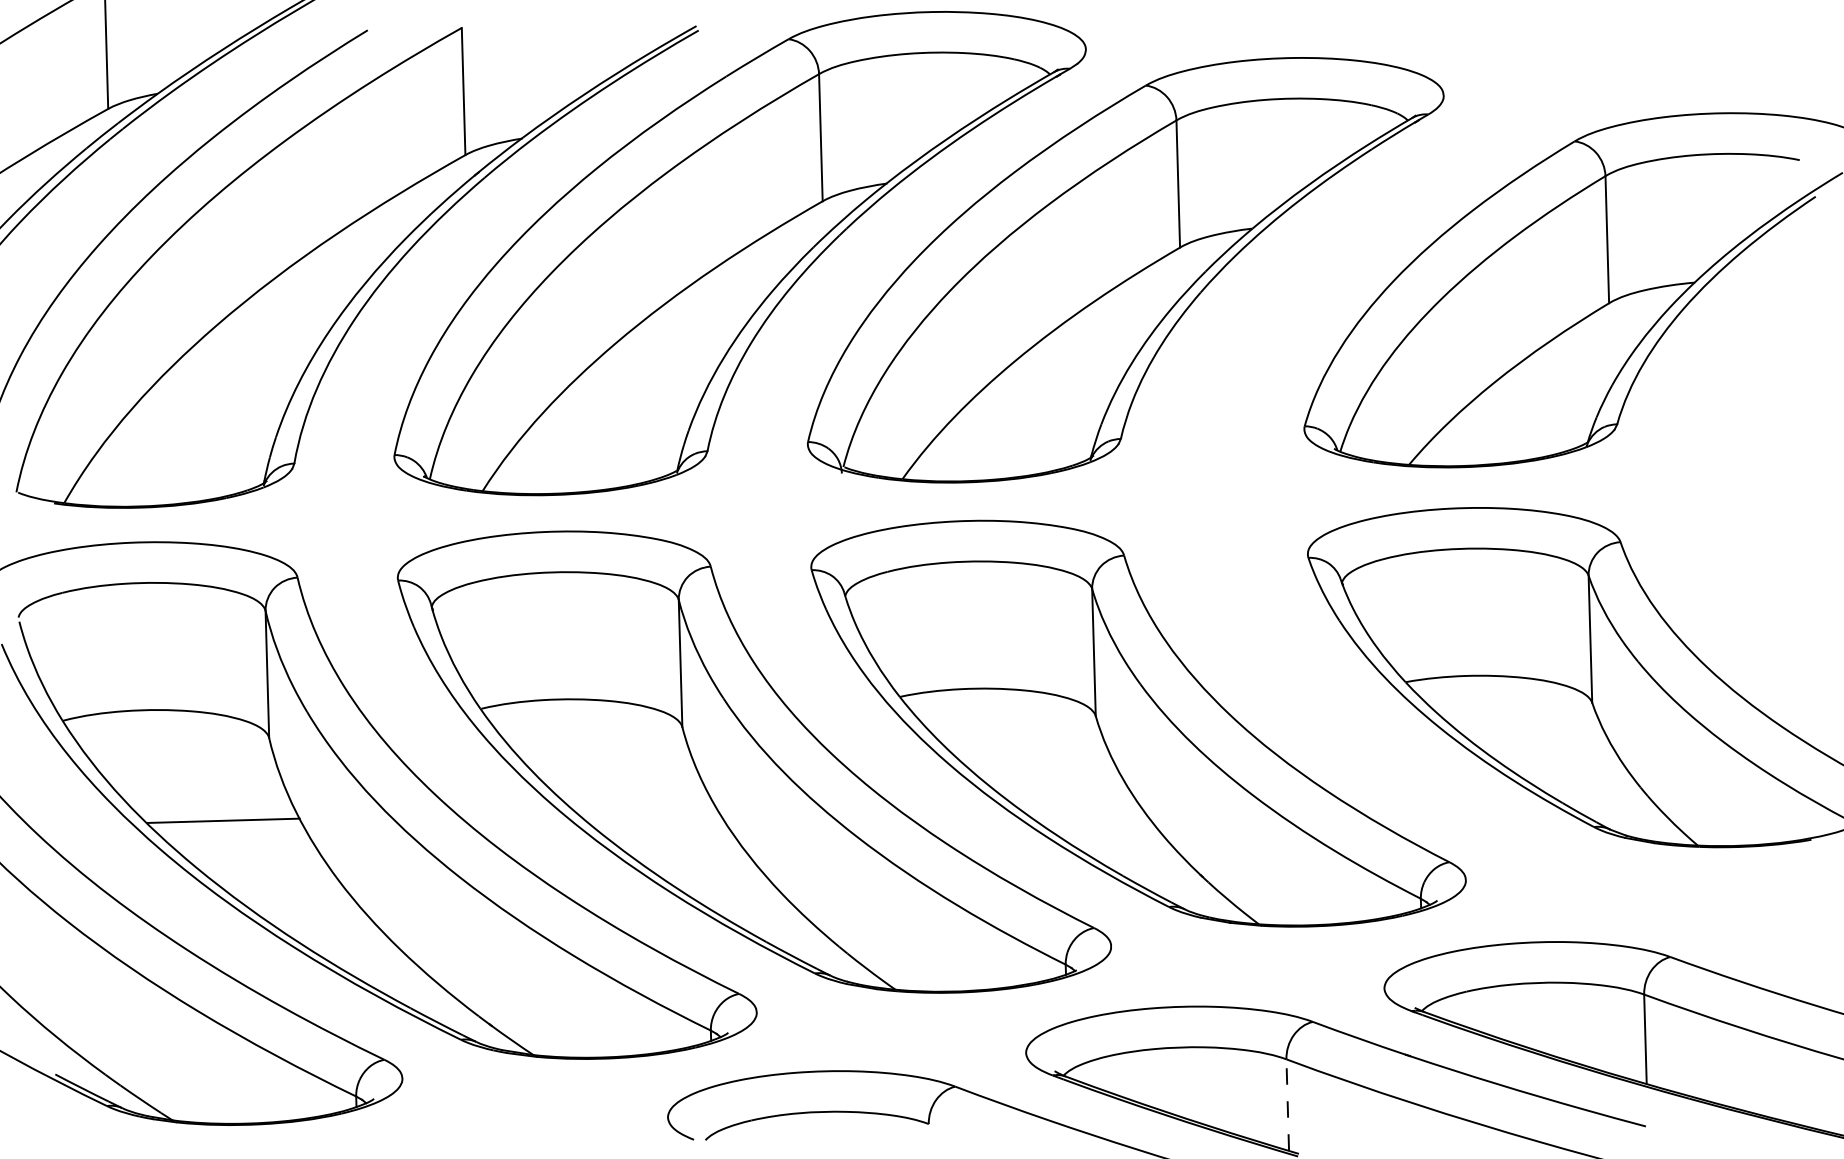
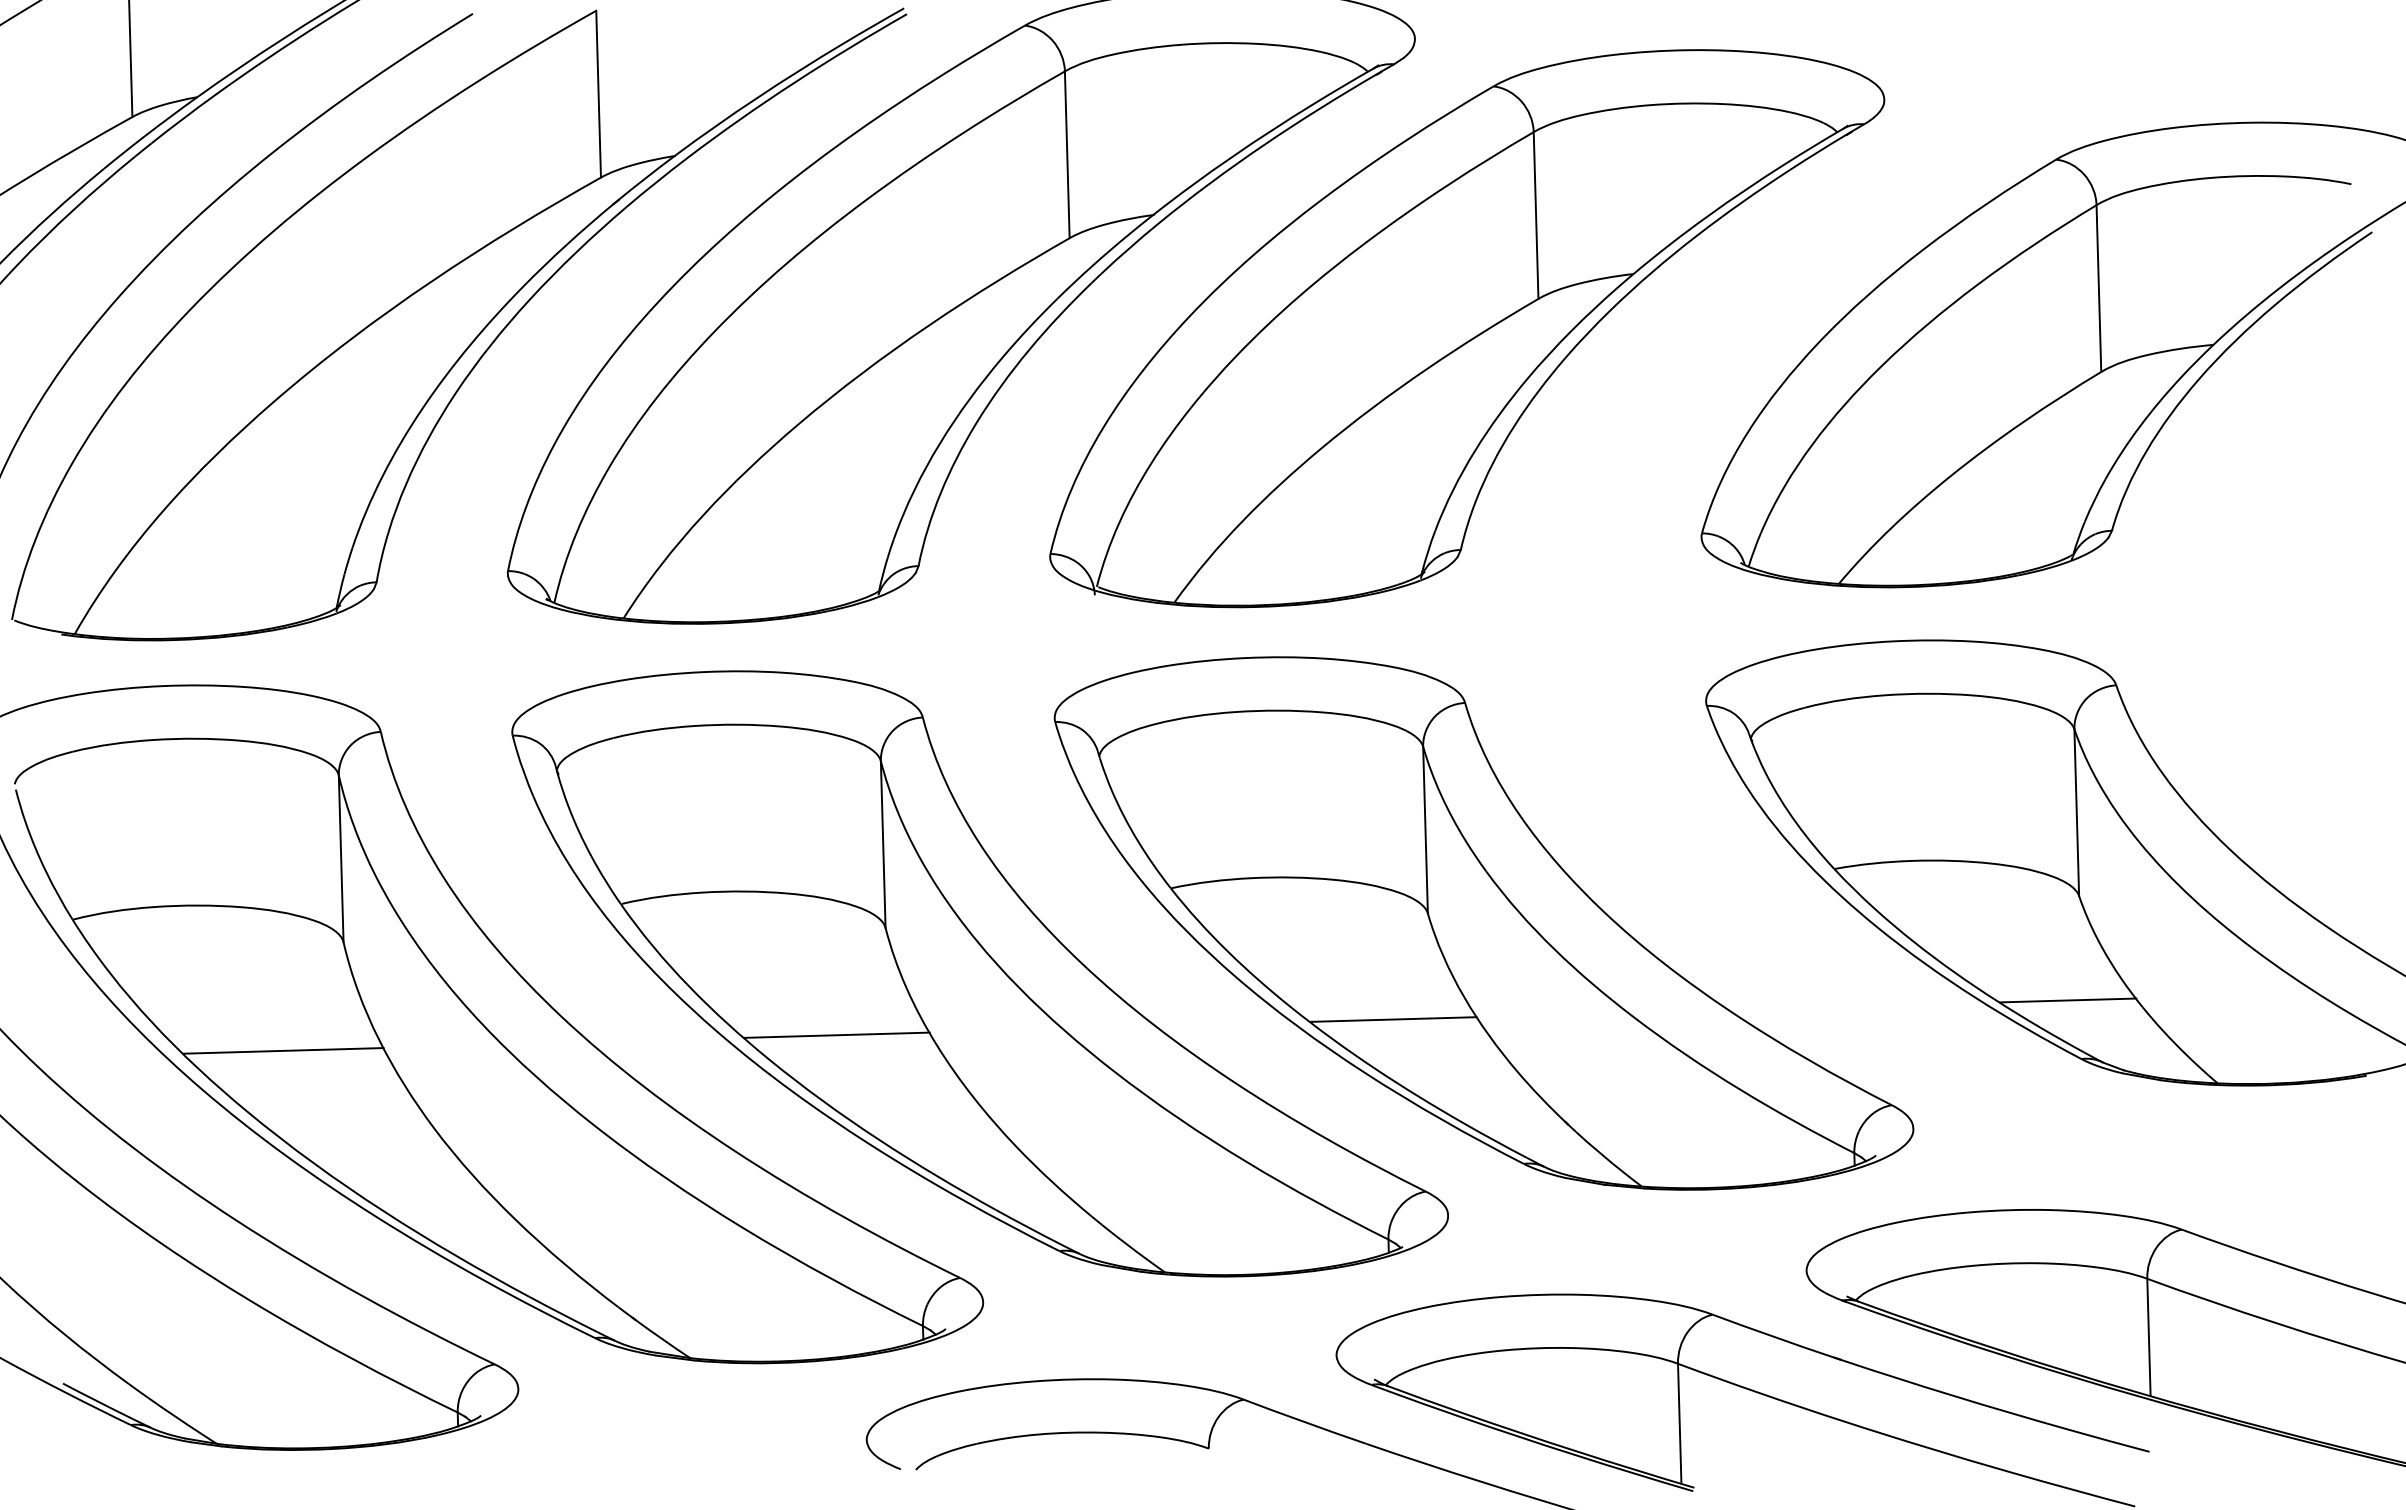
line: (1583, 781) -> (2067, 999), added
line: (1069, 796) -> (1393, 1018), added
line: (645, 808) -> (837, 1034), added
line: (1287, 1105) -> (1679, 1424), dashed -> solid

